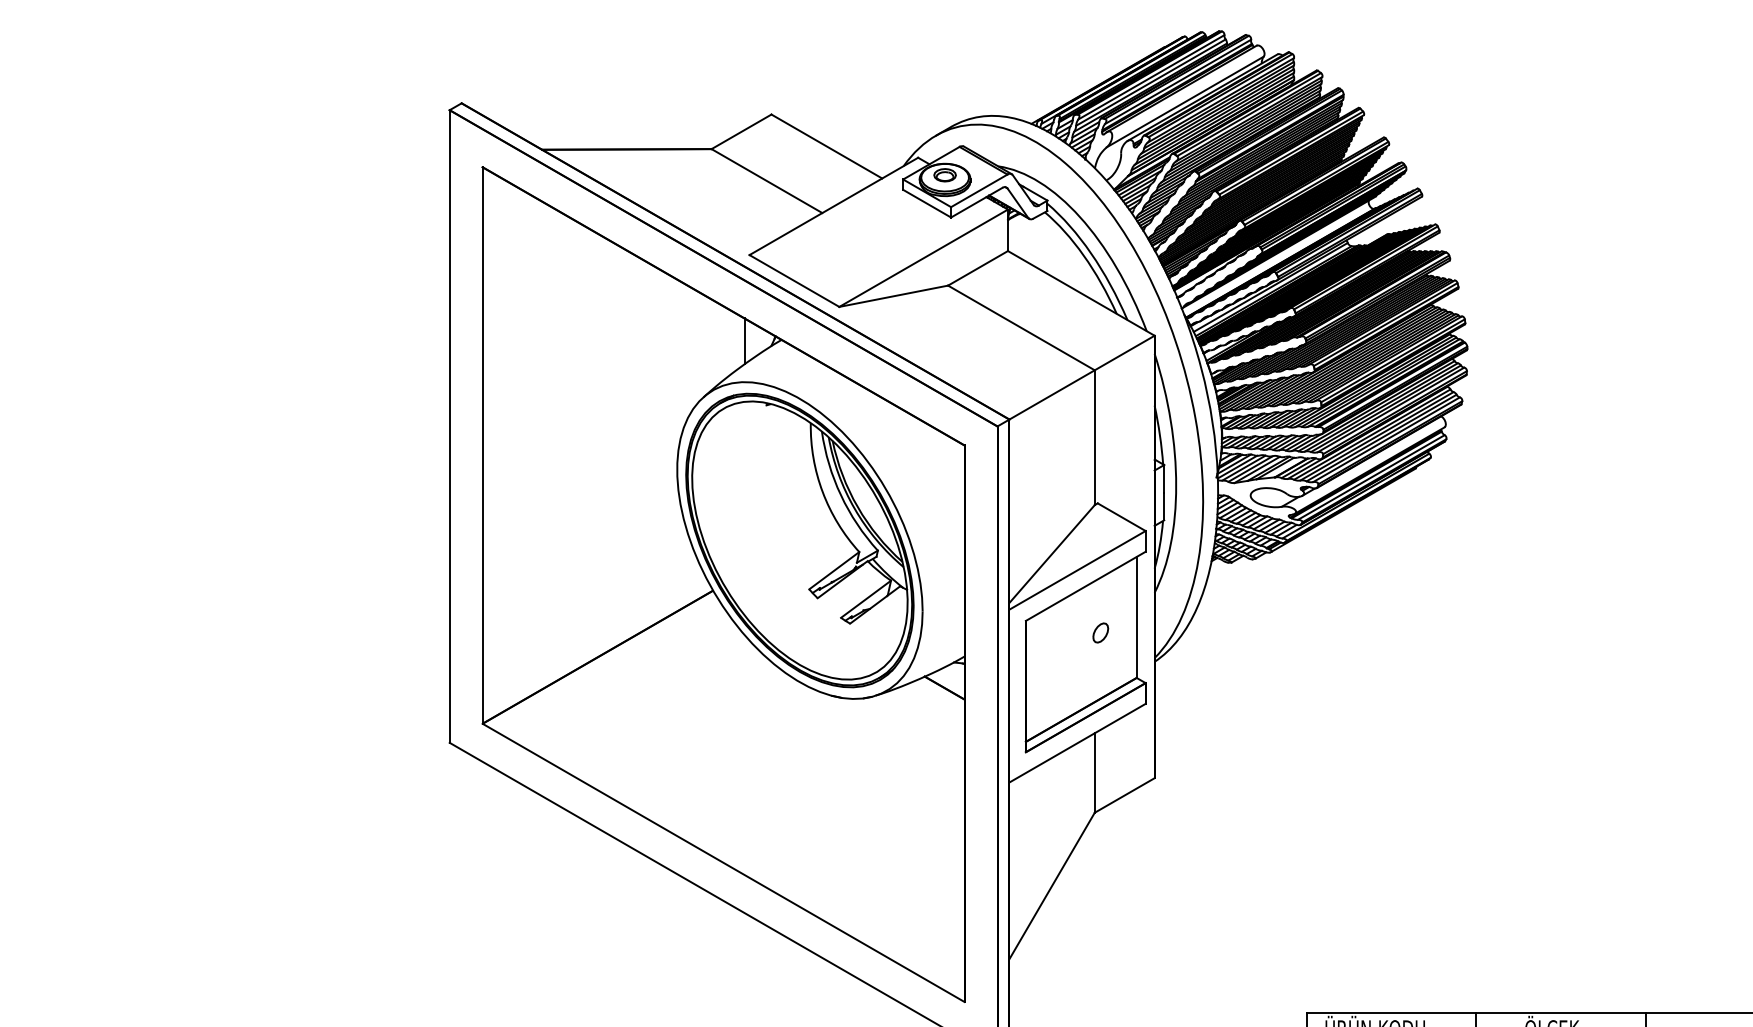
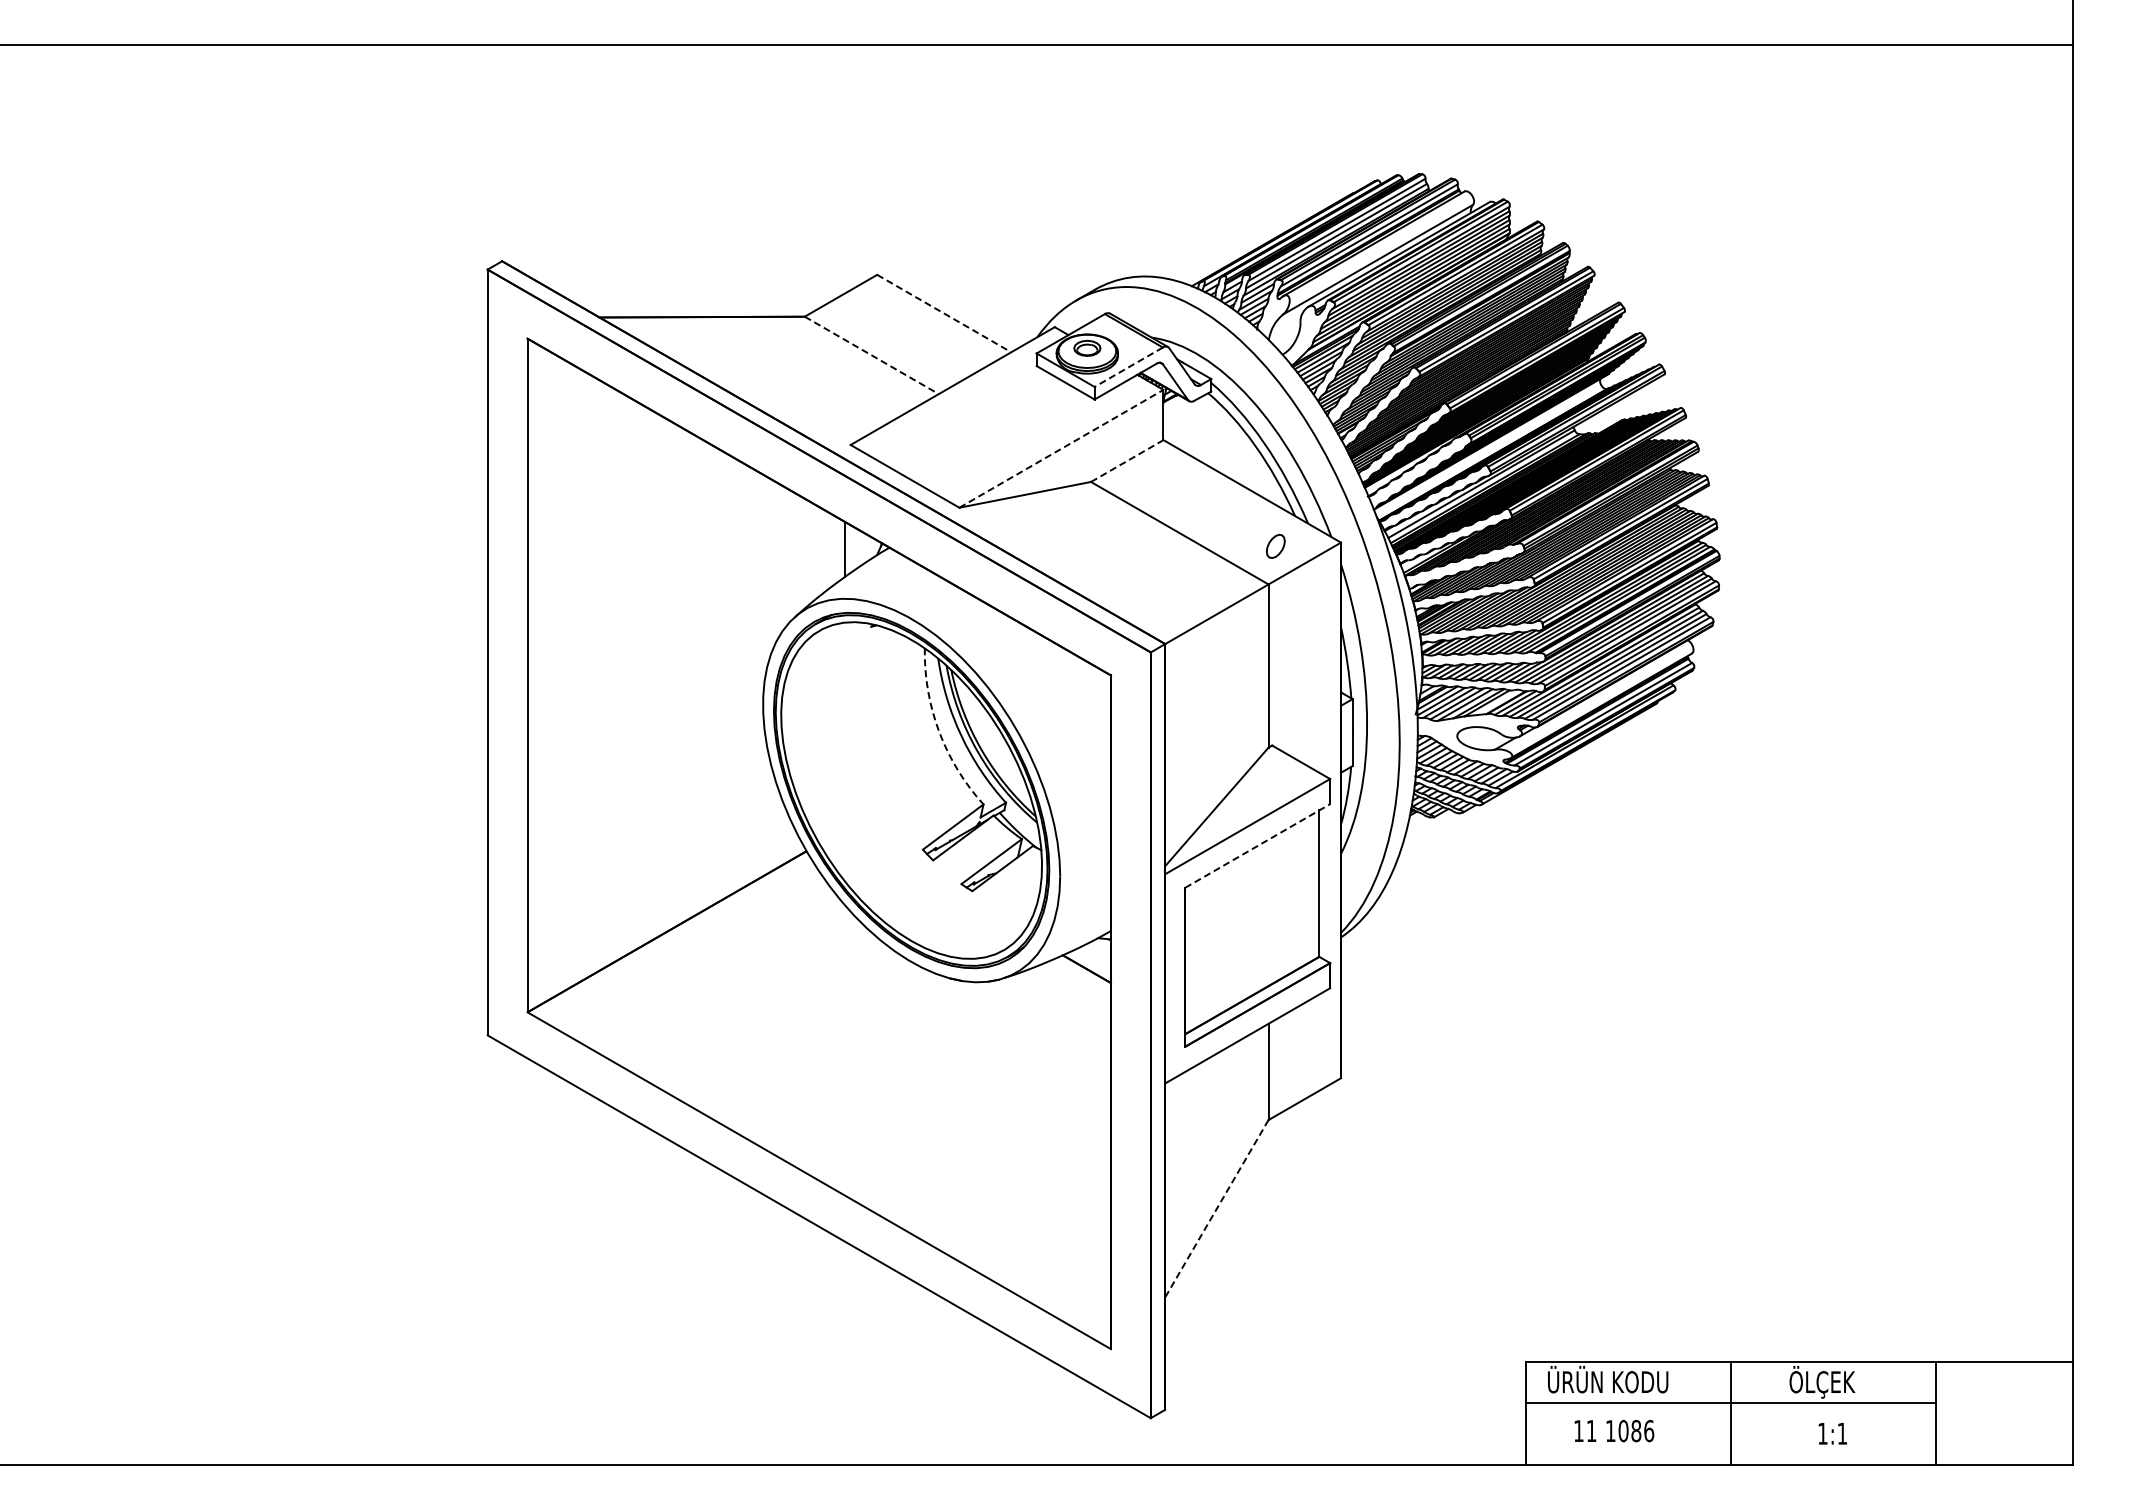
line: (827, 146) -> (944, 313), solid -> dashed
line: (767, 181) -> (872, 355), solid -> dashed
line: (979, 191) -> (1128, 367), solid -> dashed
line: (923, 257) -> (1061, 448), solid -> dashed
line: (978, 268) -> (1127, 461), solid -> dashed
arc: (822, 491) -> (939, 731), solid -> dashed
line: (1085, 585) -> (1257, 845), solid -> dashed
part: (1100, 632) -> (1275, 545), moved
line: (1051, 885) -> (1216, 1208), solid -> dashed

